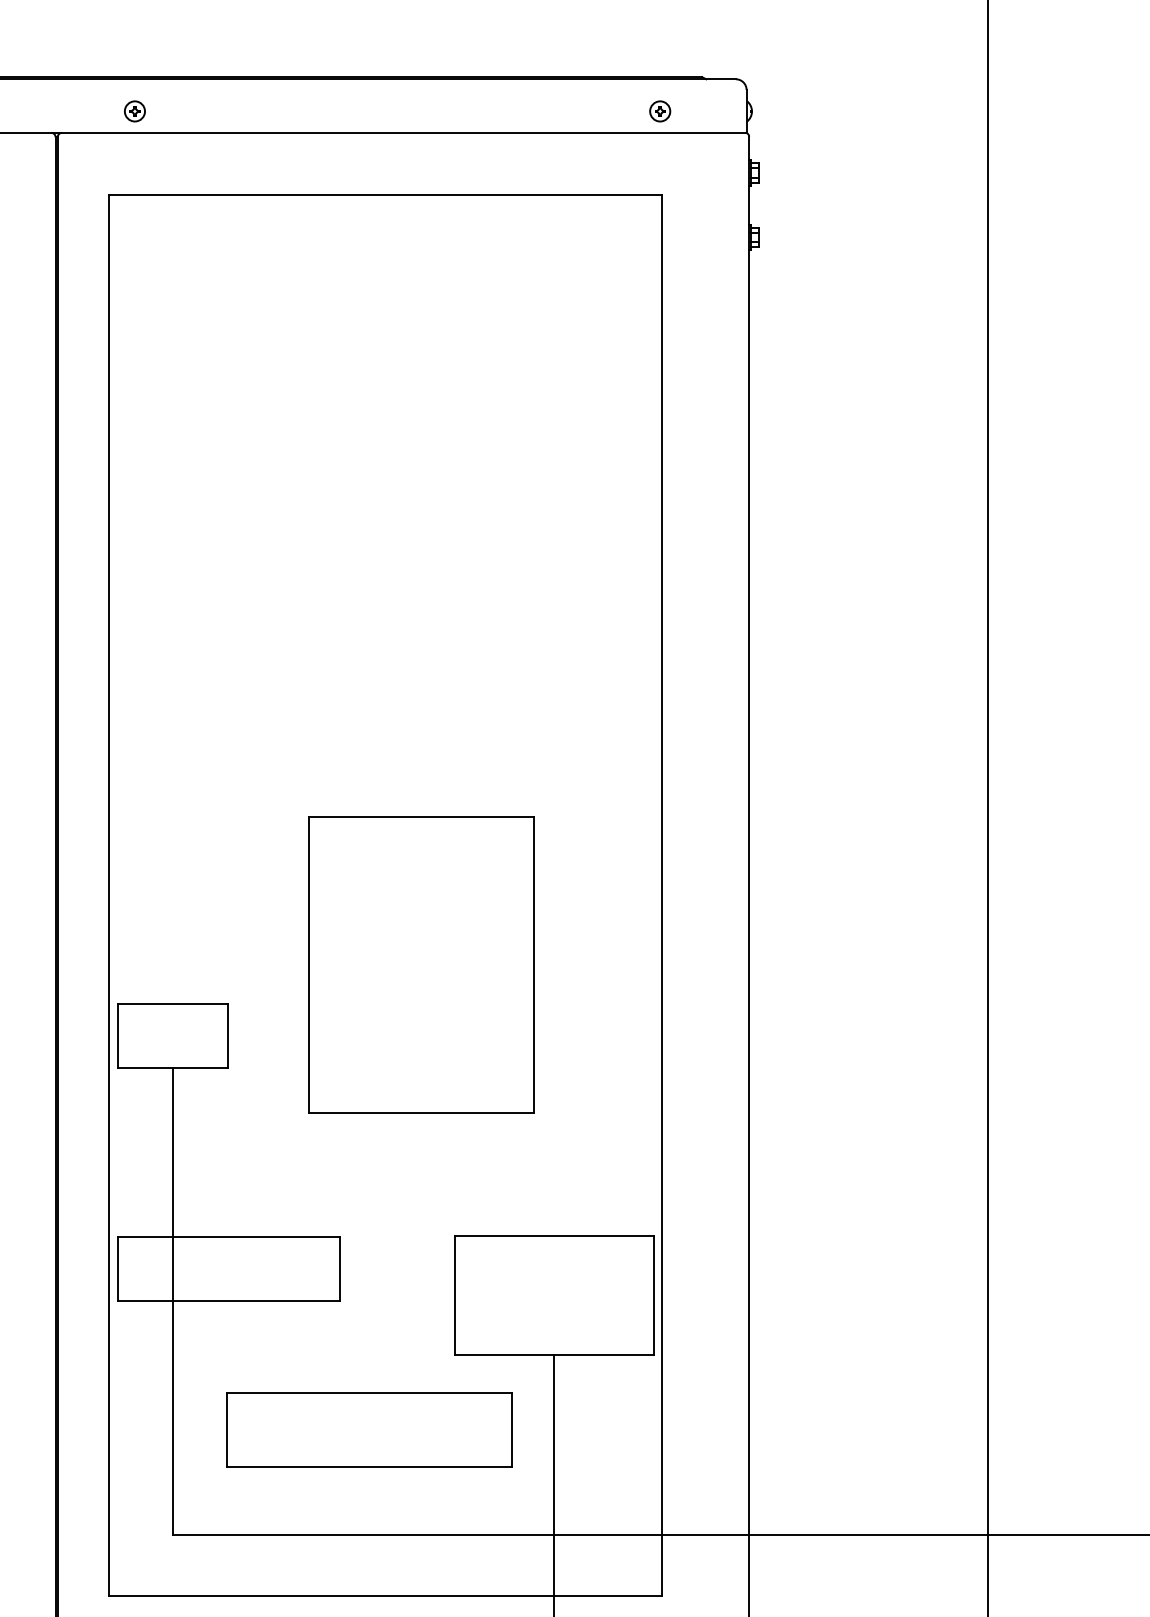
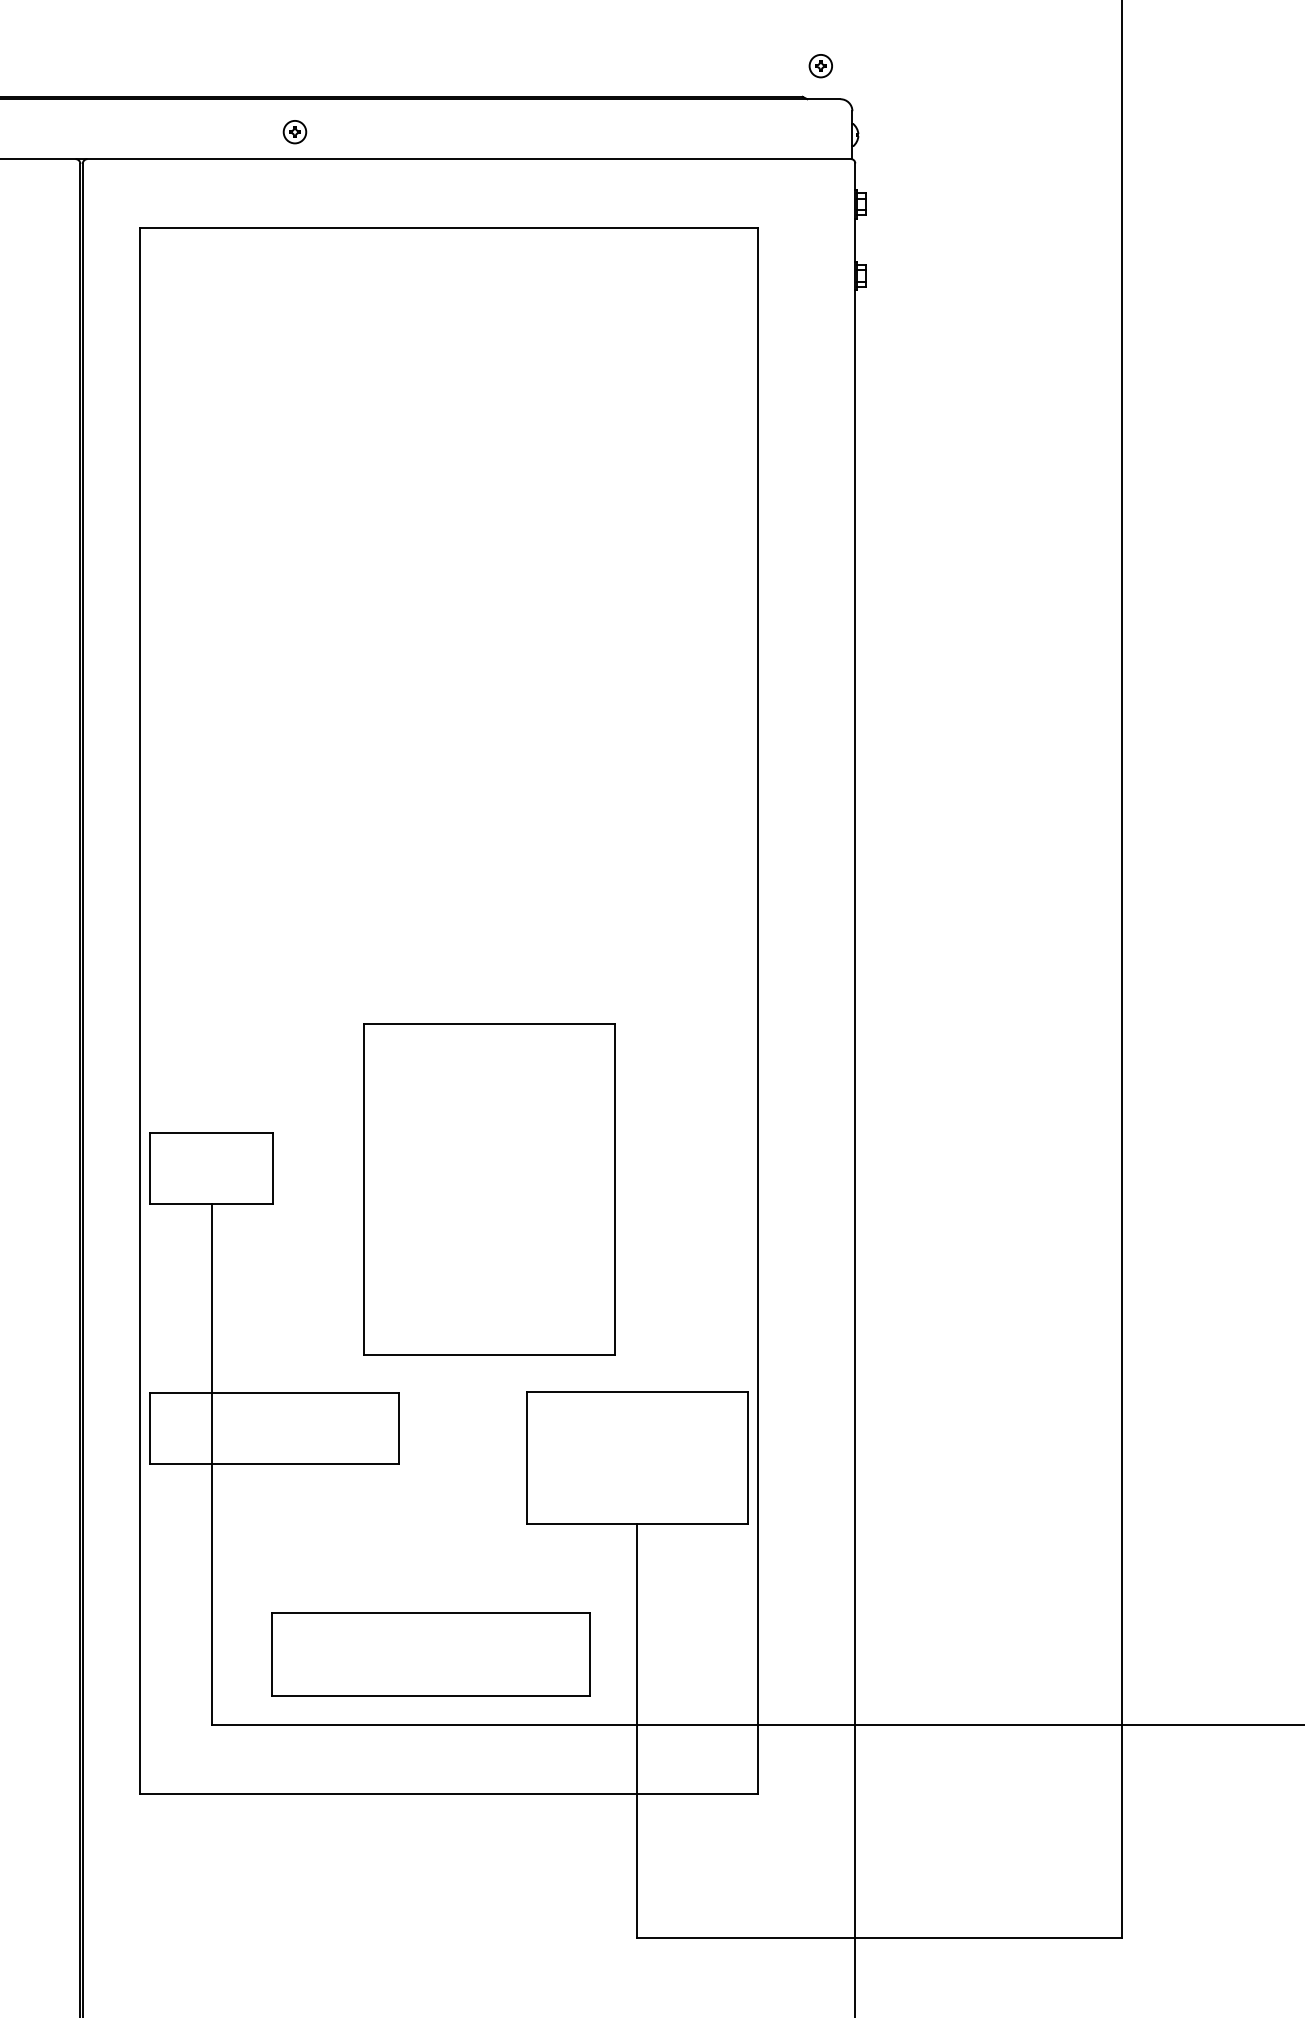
part: (134, 111) -> (294, 132), moved
part: (659, 111) -> (820, 66), moved
part: (421, 964) -> (489, 1189), moved
part: (368, 1430) -> (430, 1654), moved

